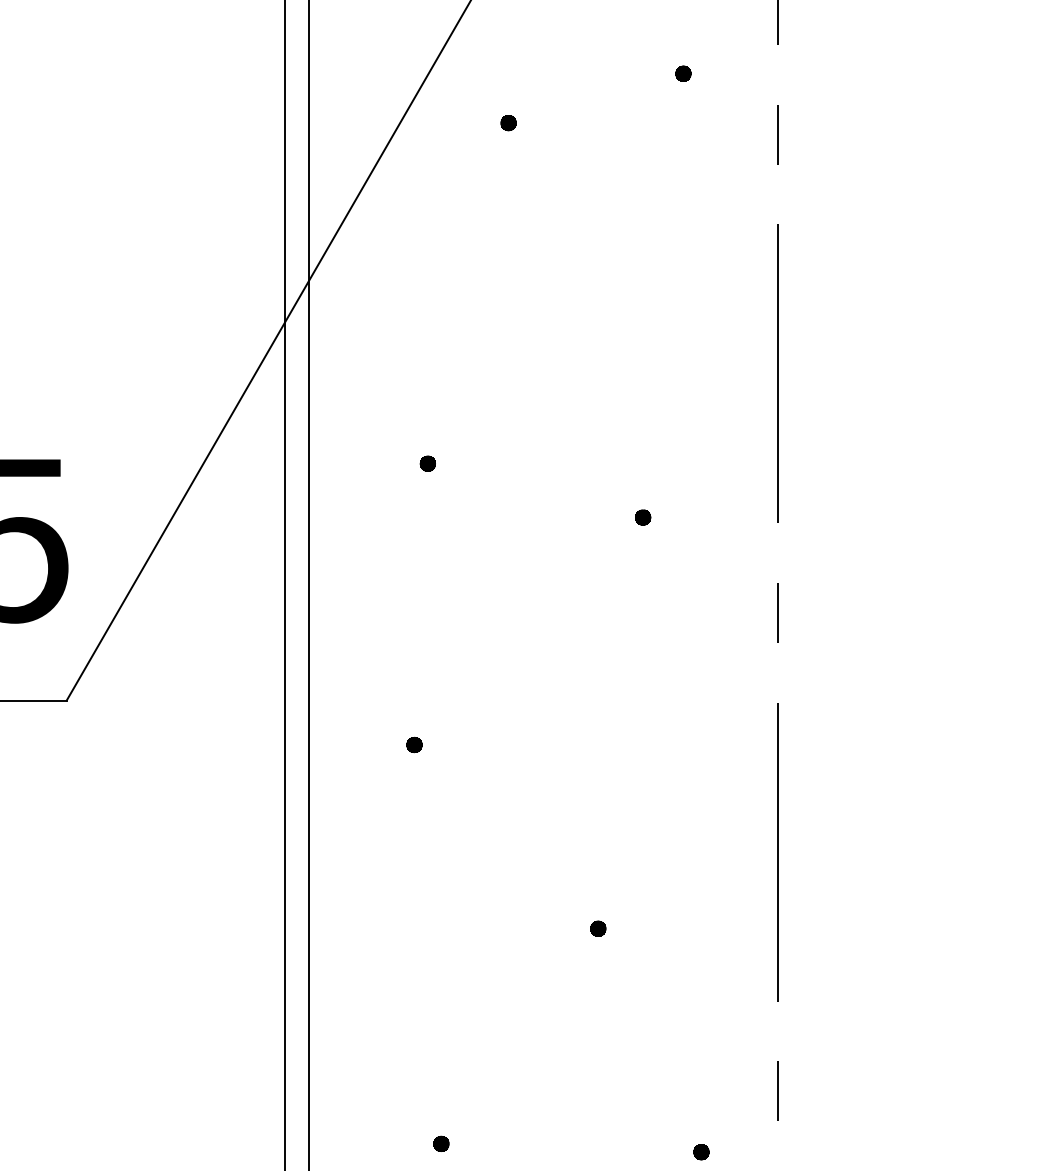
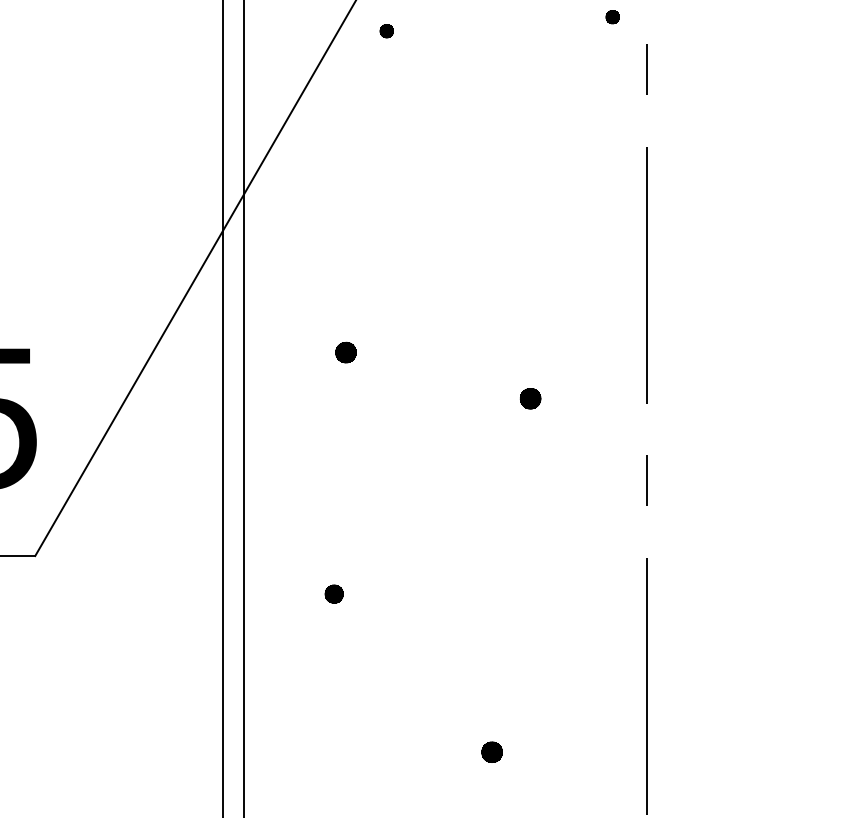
part: (683, 73) -> (612, 16), moved
part: (508, 123) -> (386, 31), moved
part: (427, 463) -> (345, 352), size x1.6
part: (643, 517) -> (531, 398), size x1.6
part: (414, 744) -> (334, 593), size x1.4
part: (598, 928) -> (492, 751), size x1.6

